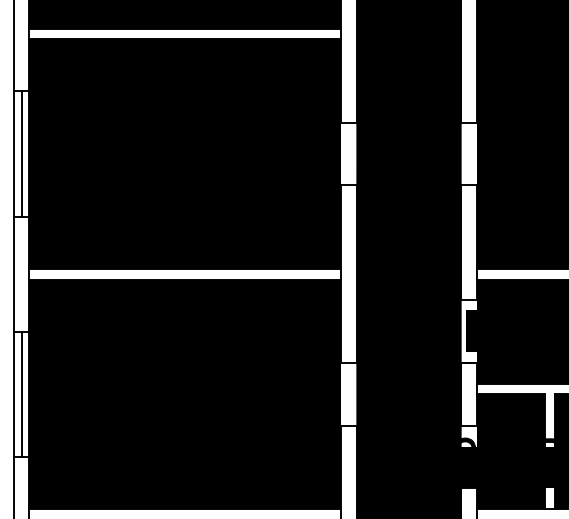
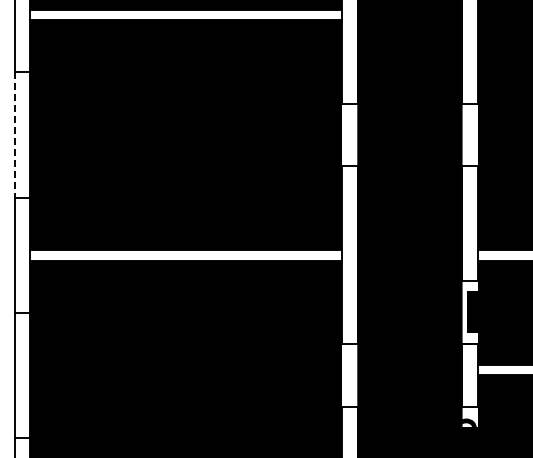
line: (21, 153) -> (22, 134), removed
line: (13, 154) -> (14, 135), solid -> dashed
line: (21, 394) -> (22, 375), removed

